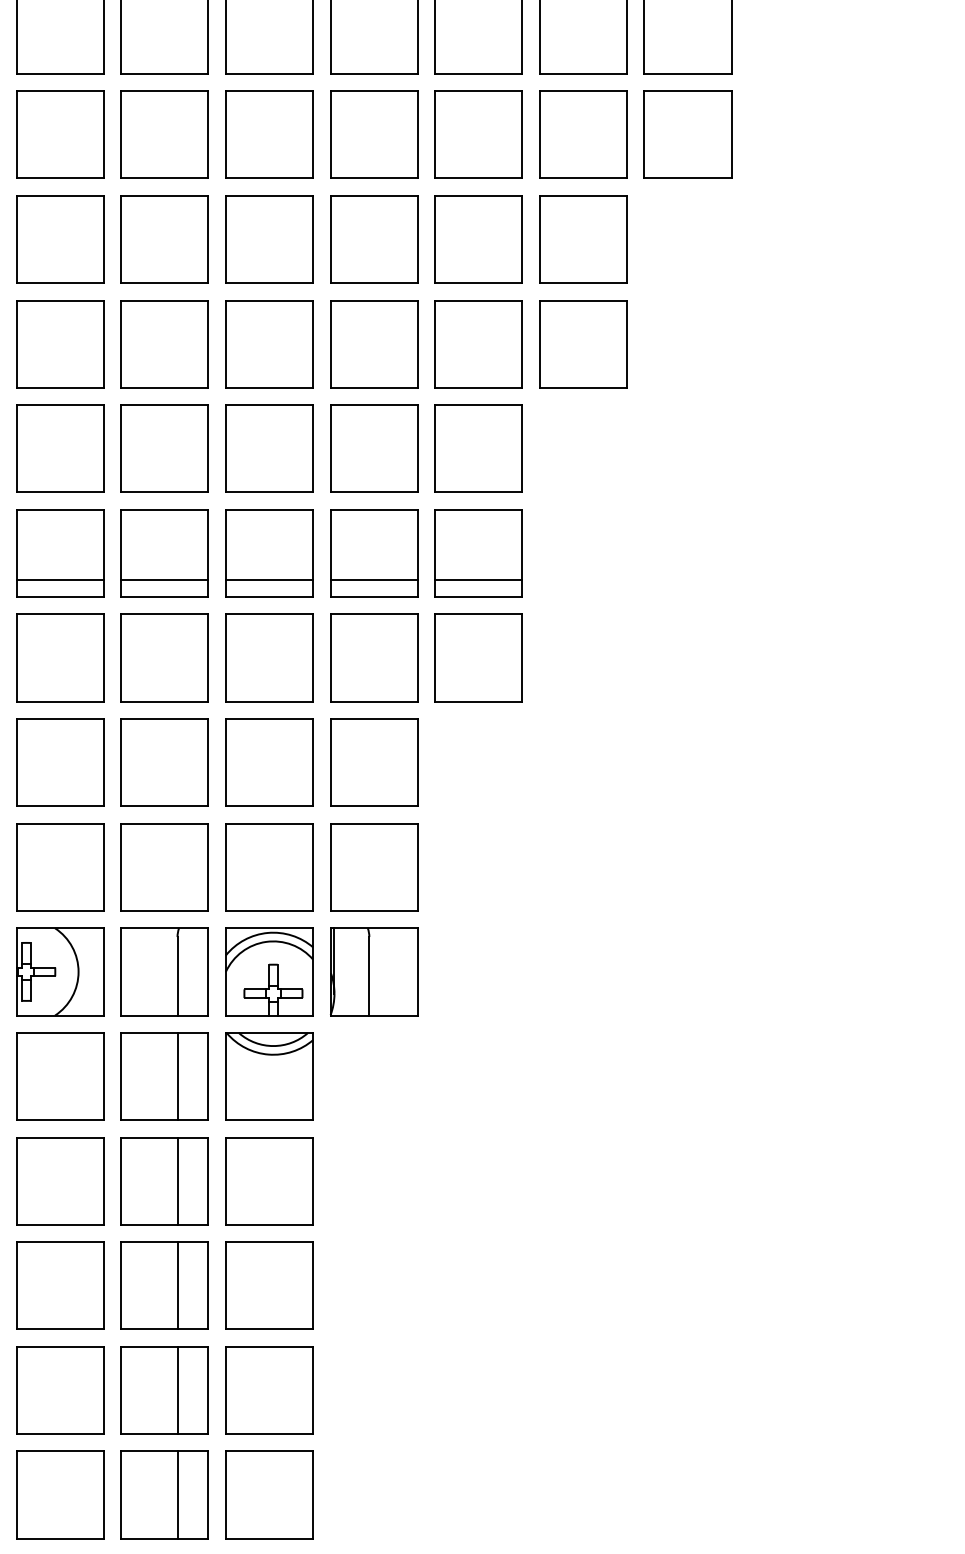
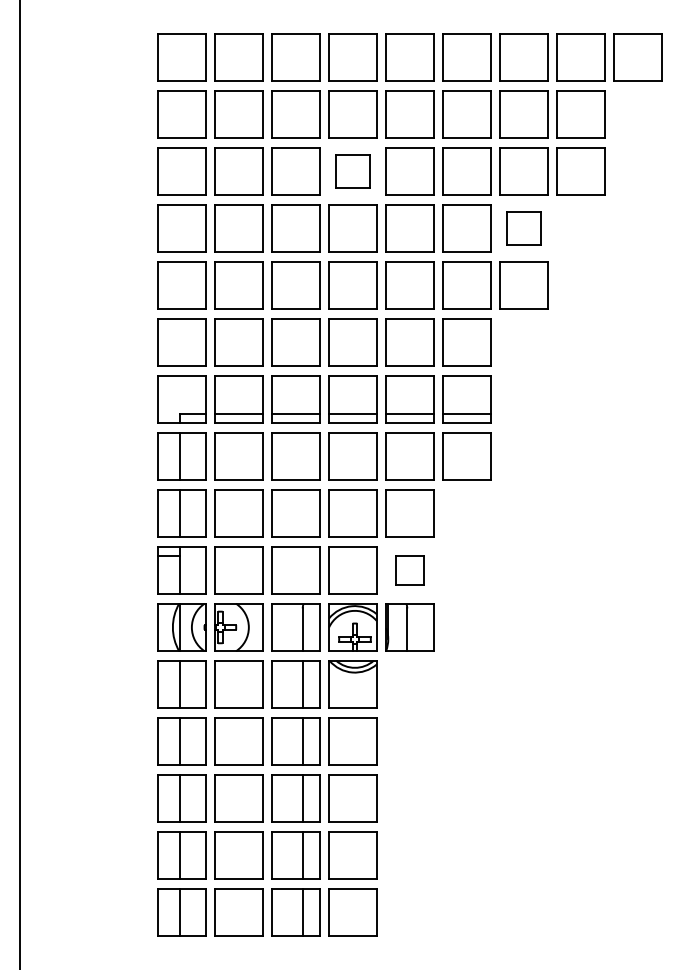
part: (268, 134) -> (352, 171), size x0.7
part: (582, 239) -> (523, 228), size x0.7
part: (373, 867) -> (409, 570), size x0.6

